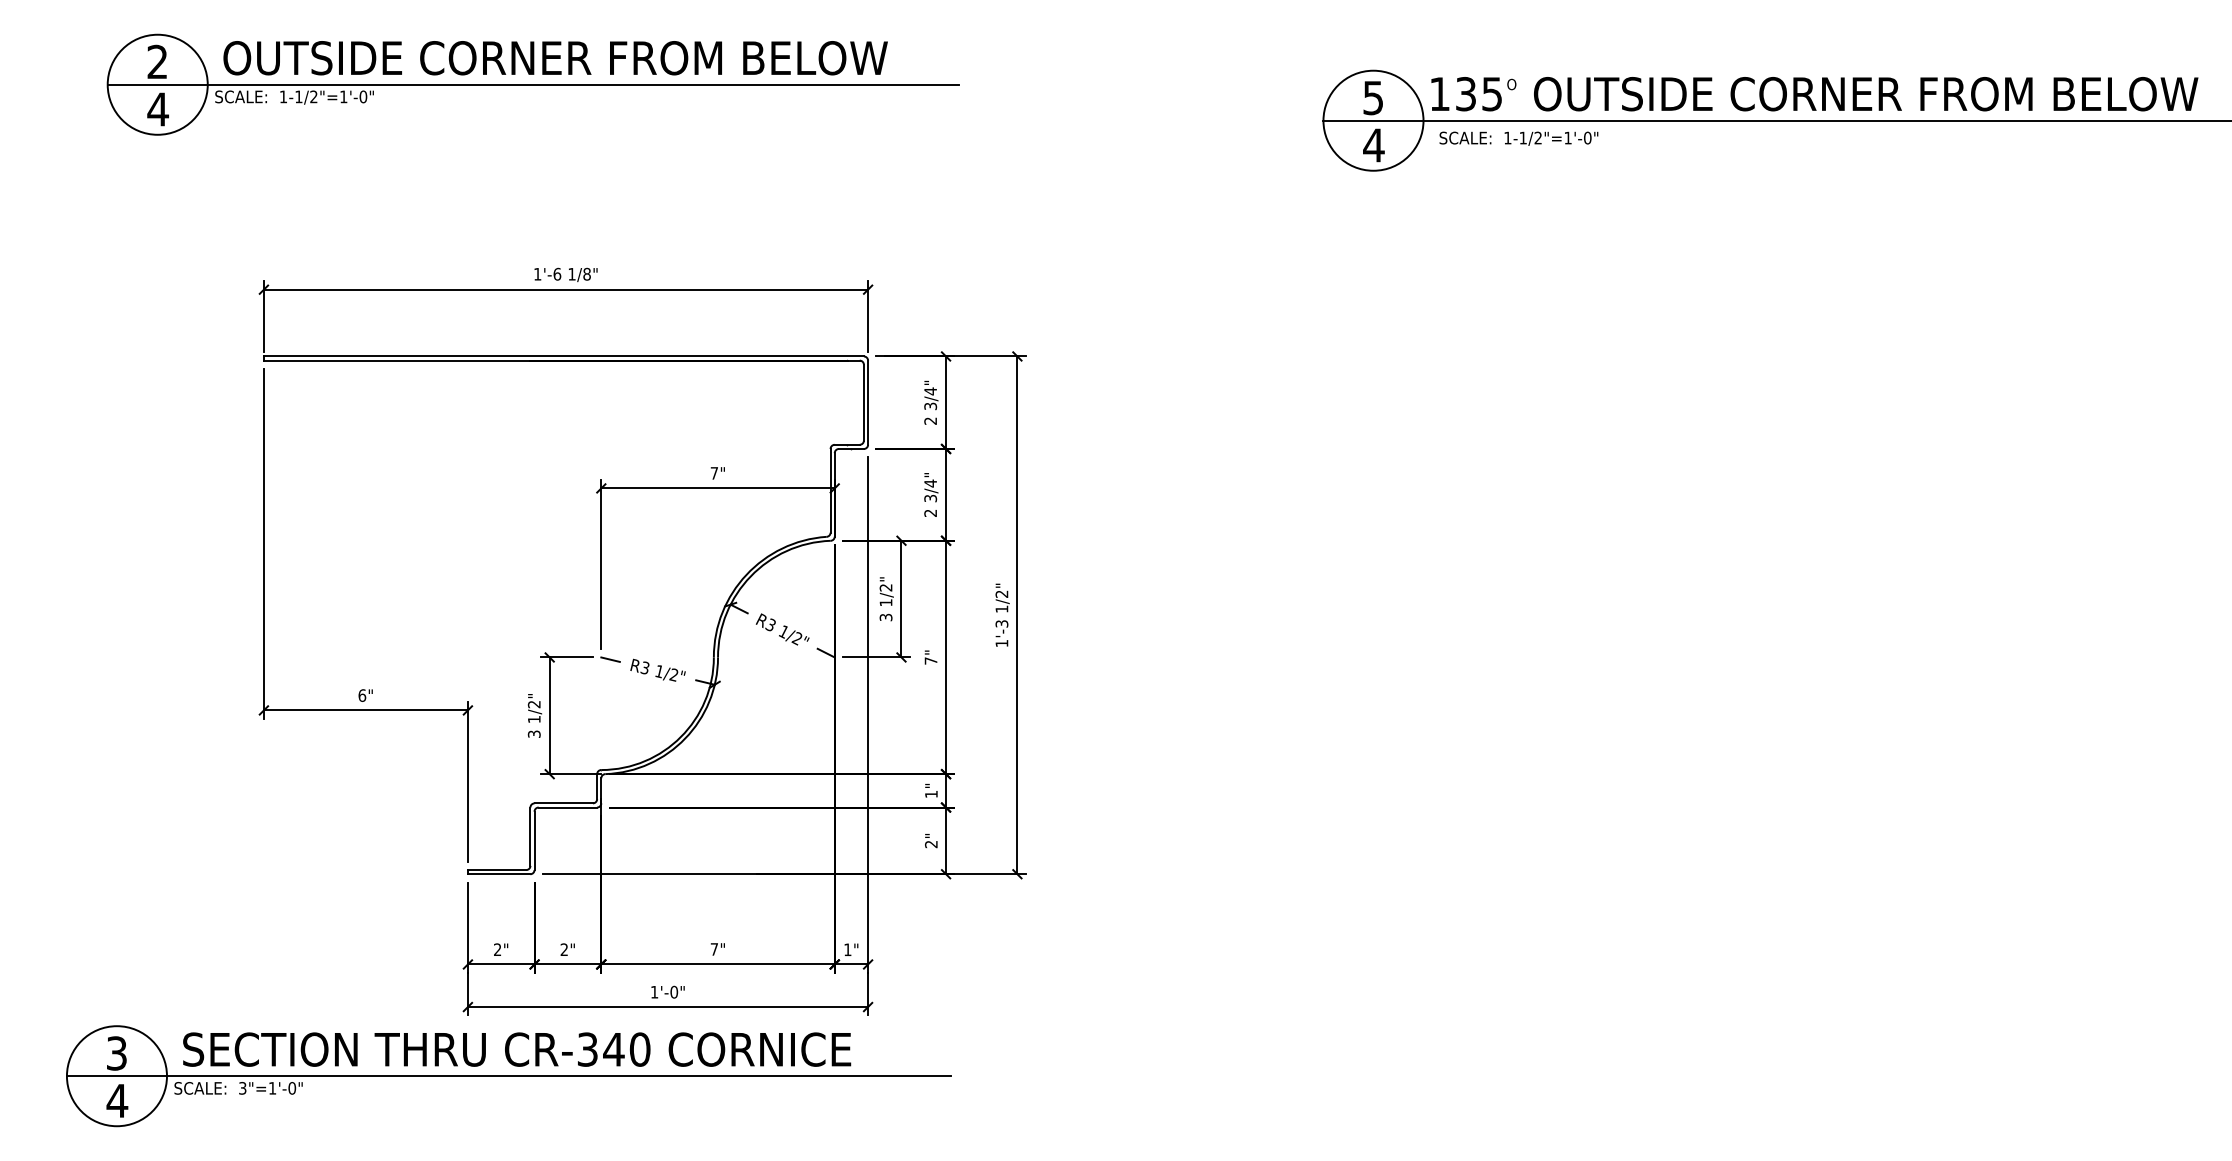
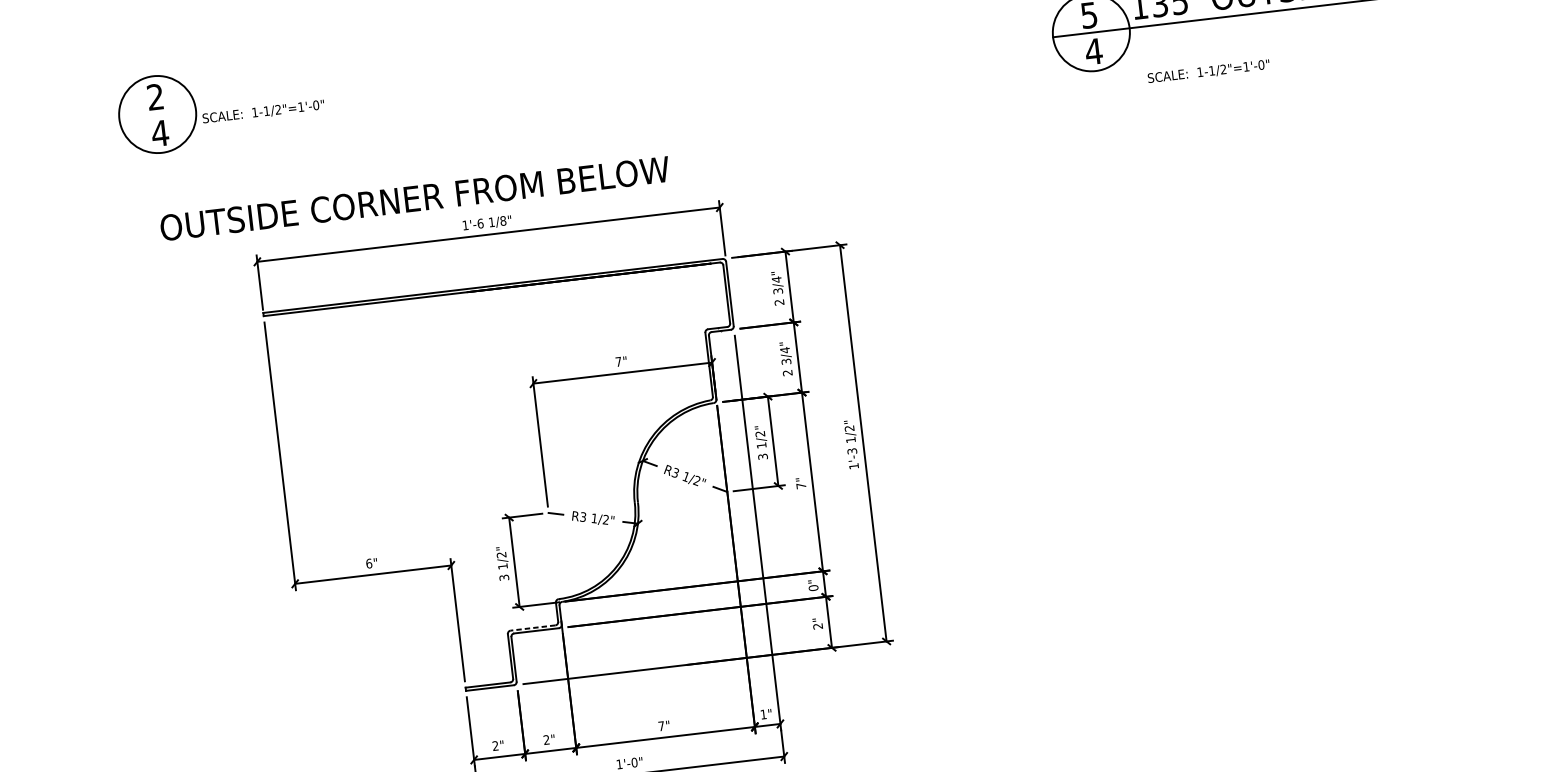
text: (555, 58) -> (414, 198), moved
line: (533, 84) -> (445, 80), removed
text: (1518, 138) -> (1208, 71), moved
text: (931, 794) -> (813, 588), 1" -> 0"
line: (563, 803) -> (532, 628), solid -> dashed

